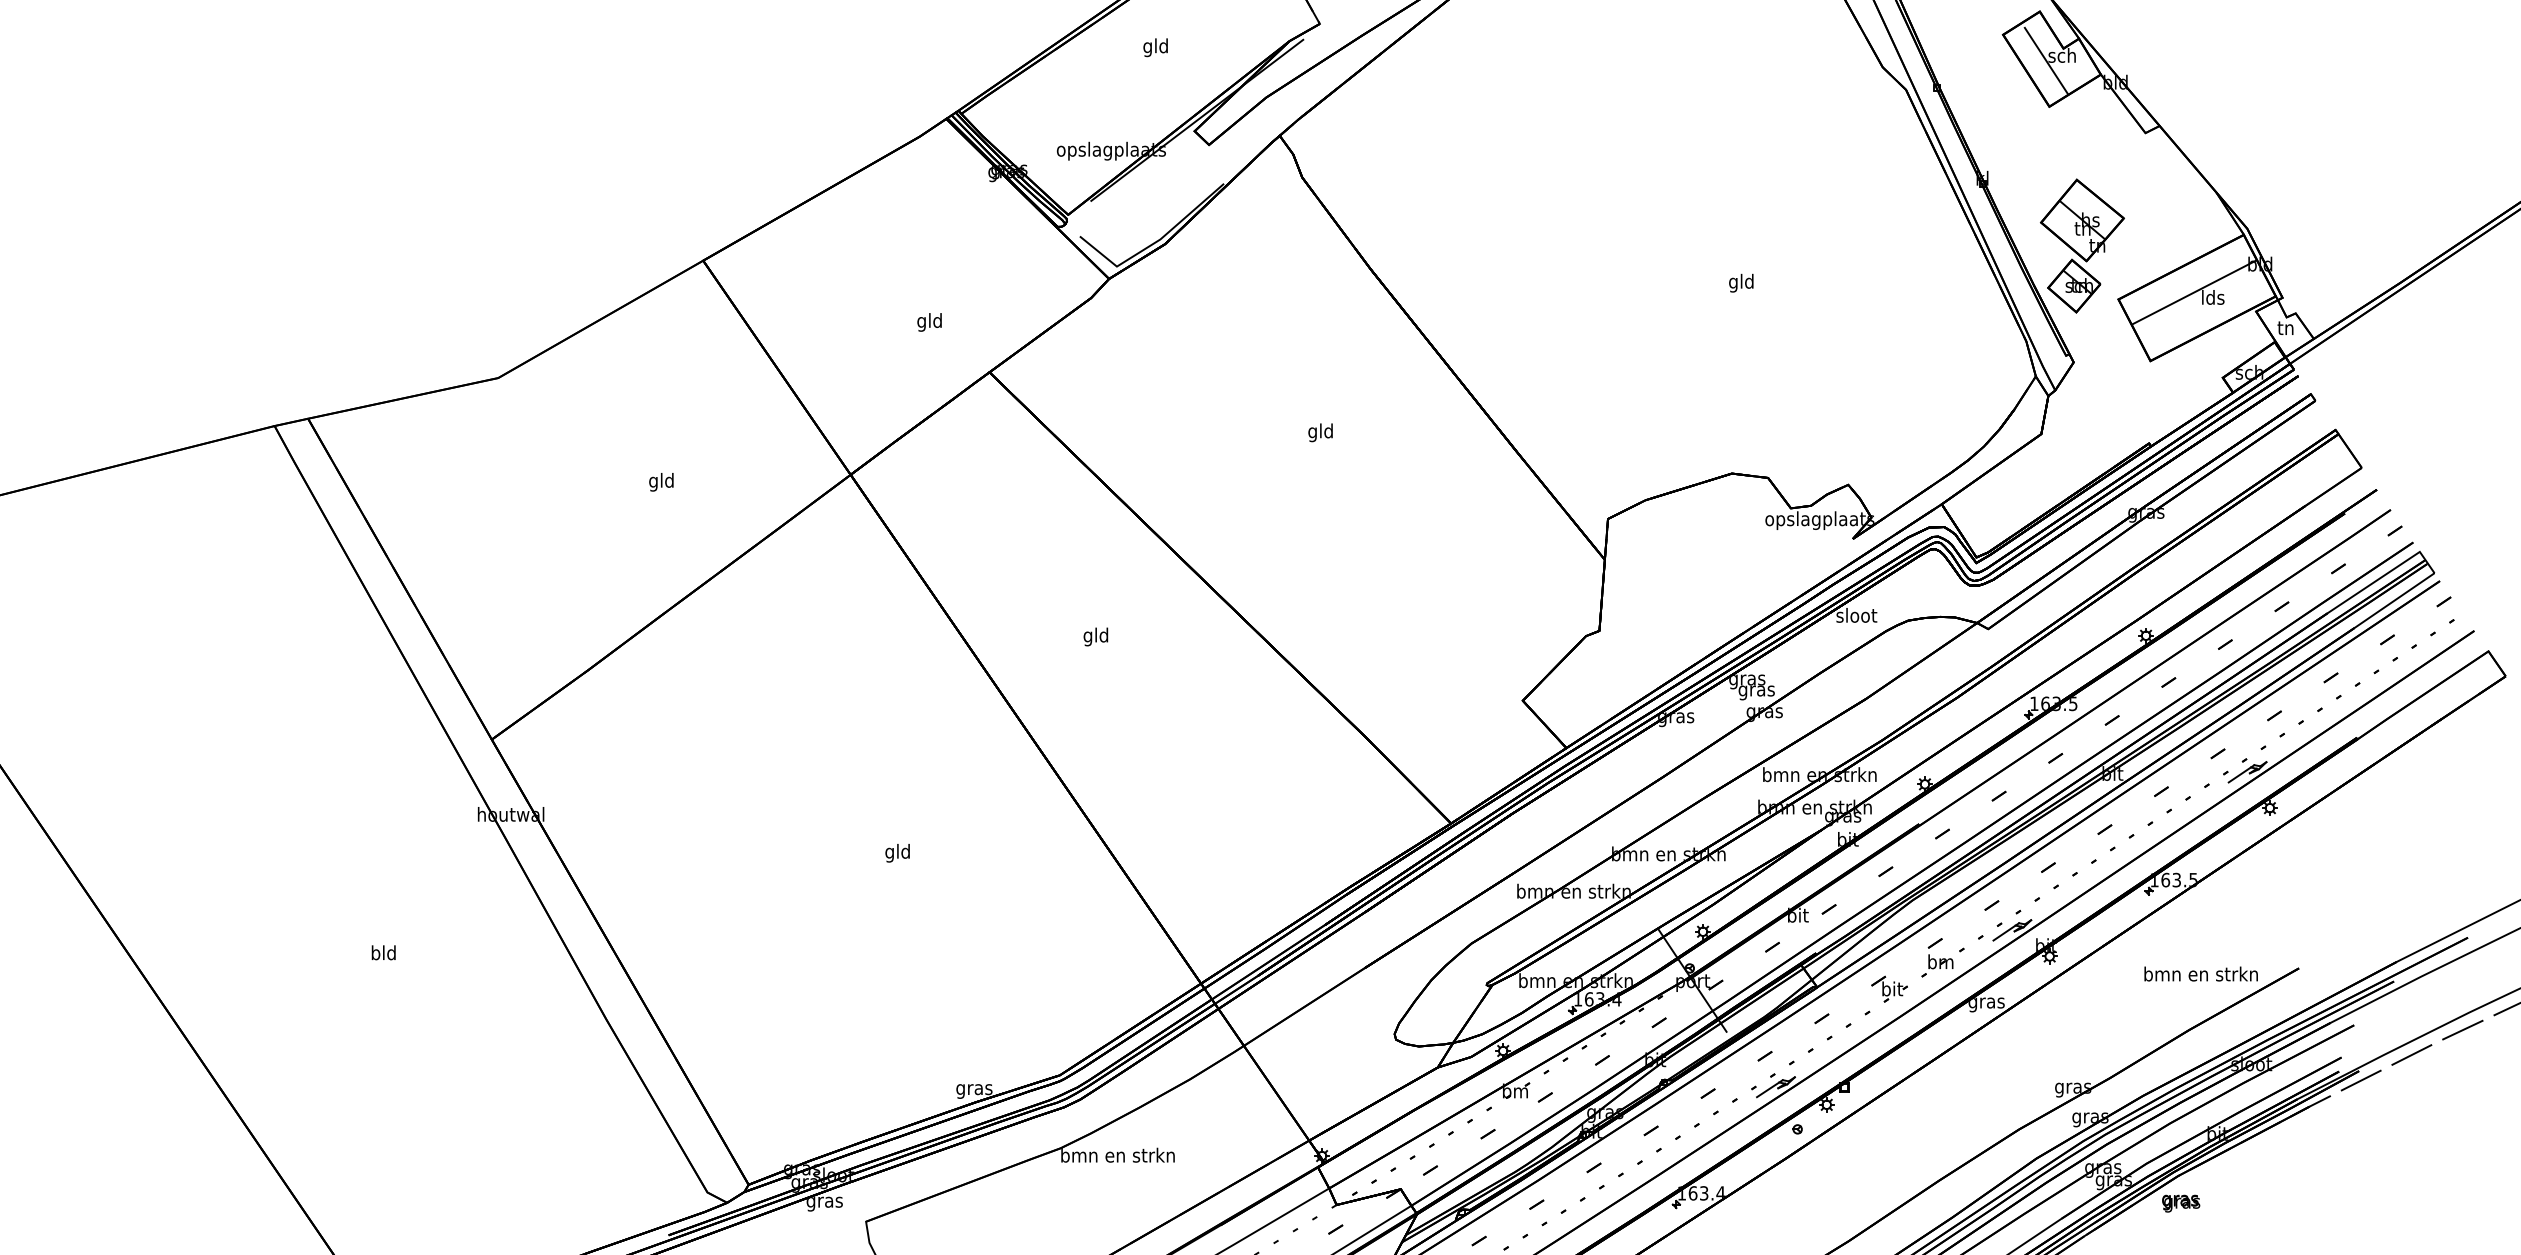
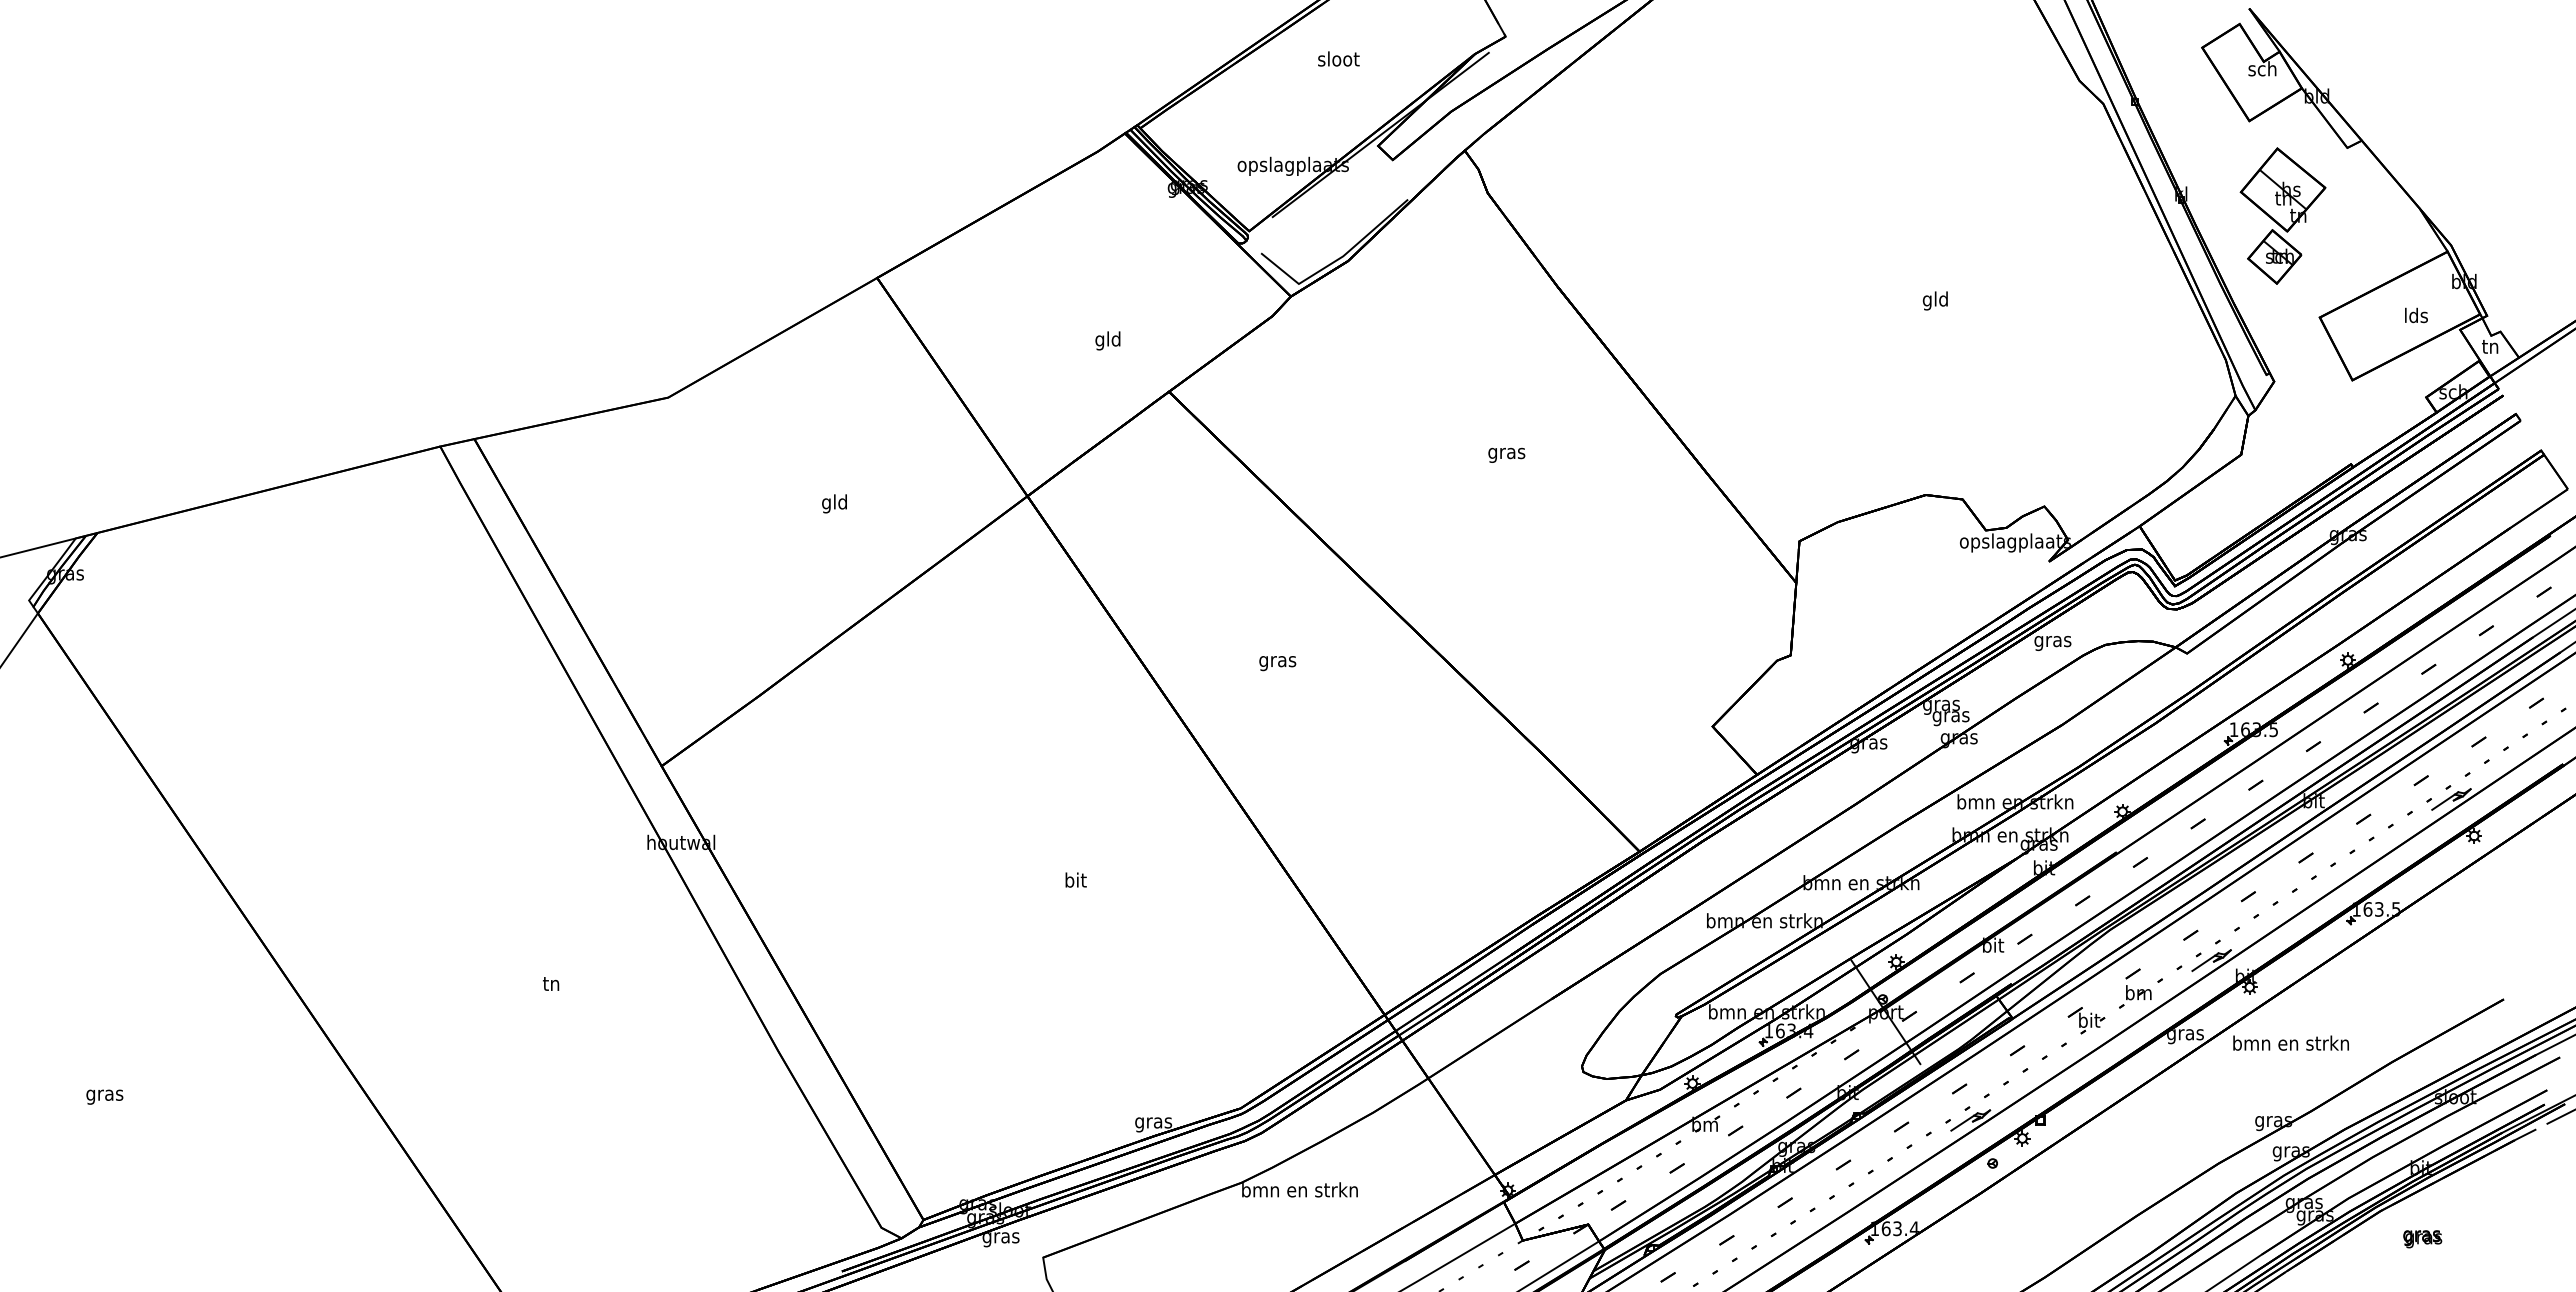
text: (1155, 47) -> (1338, 60), gld -> sloot
line: (2046, 61) -> (2246, 74), removed
part: (2081, 245) -> (2282, 215), moved
line: (2194, 291) -> (2397, 309), removed
text: (1320, 431) -> (1506, 452), gld -> gras
text: (1856, 617) -> (2052, 641), sloot -> gras
text: (1095, 636) -> (1277, 661), gld -> gras
text: (896, 852) -> (1074, 881), gld -> bit
text: (383, 952) -> (551, 983), bld -> tn
text: (2200, 973) -> (2290, 1042), moved
text: (2180, 1203) -> (2422, 1239), moved

